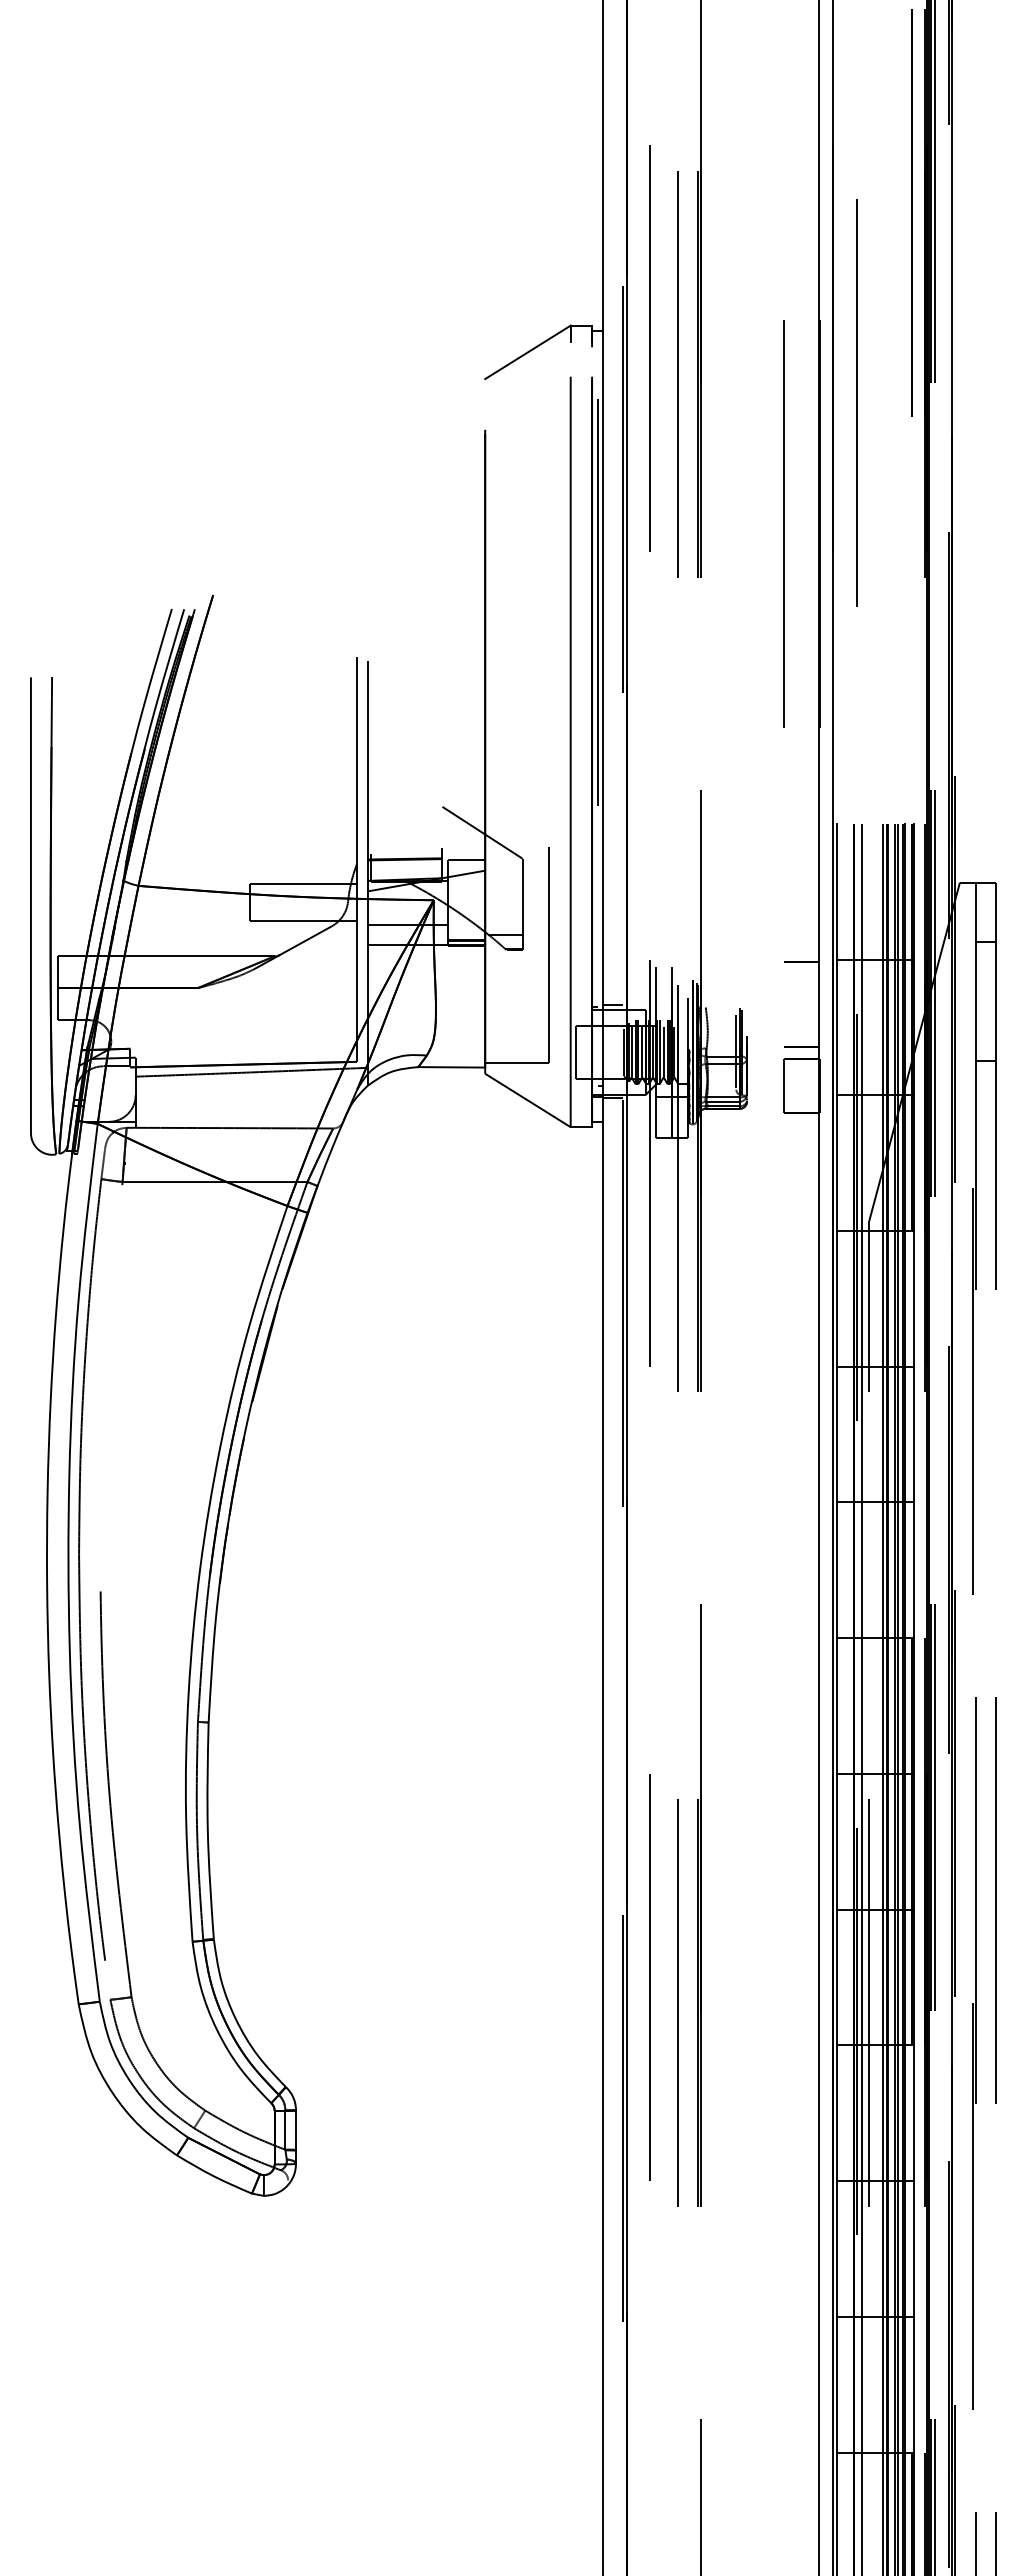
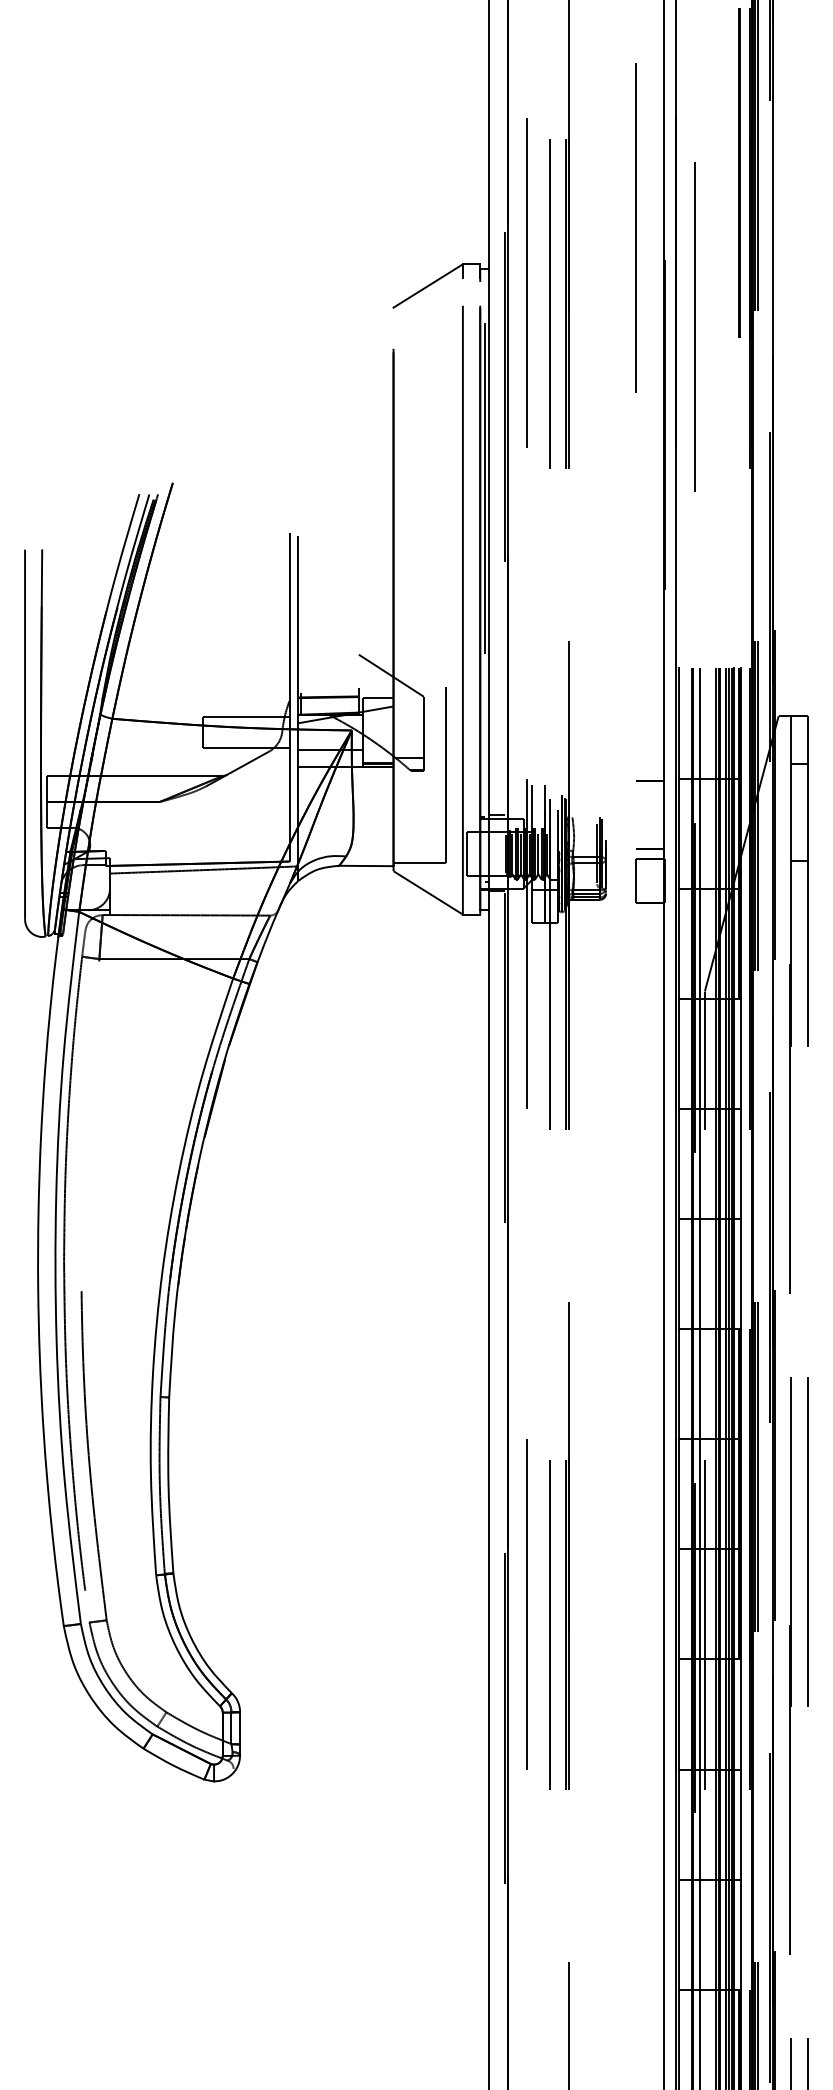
line: (783, 523) -> (635, 227), moved

